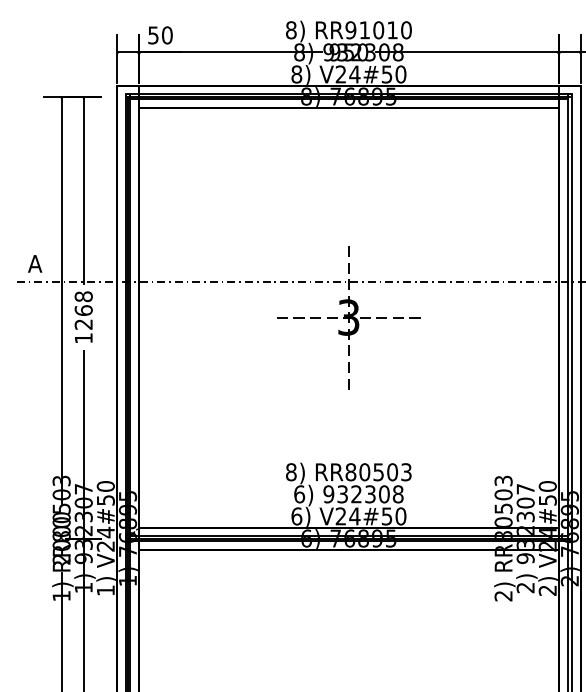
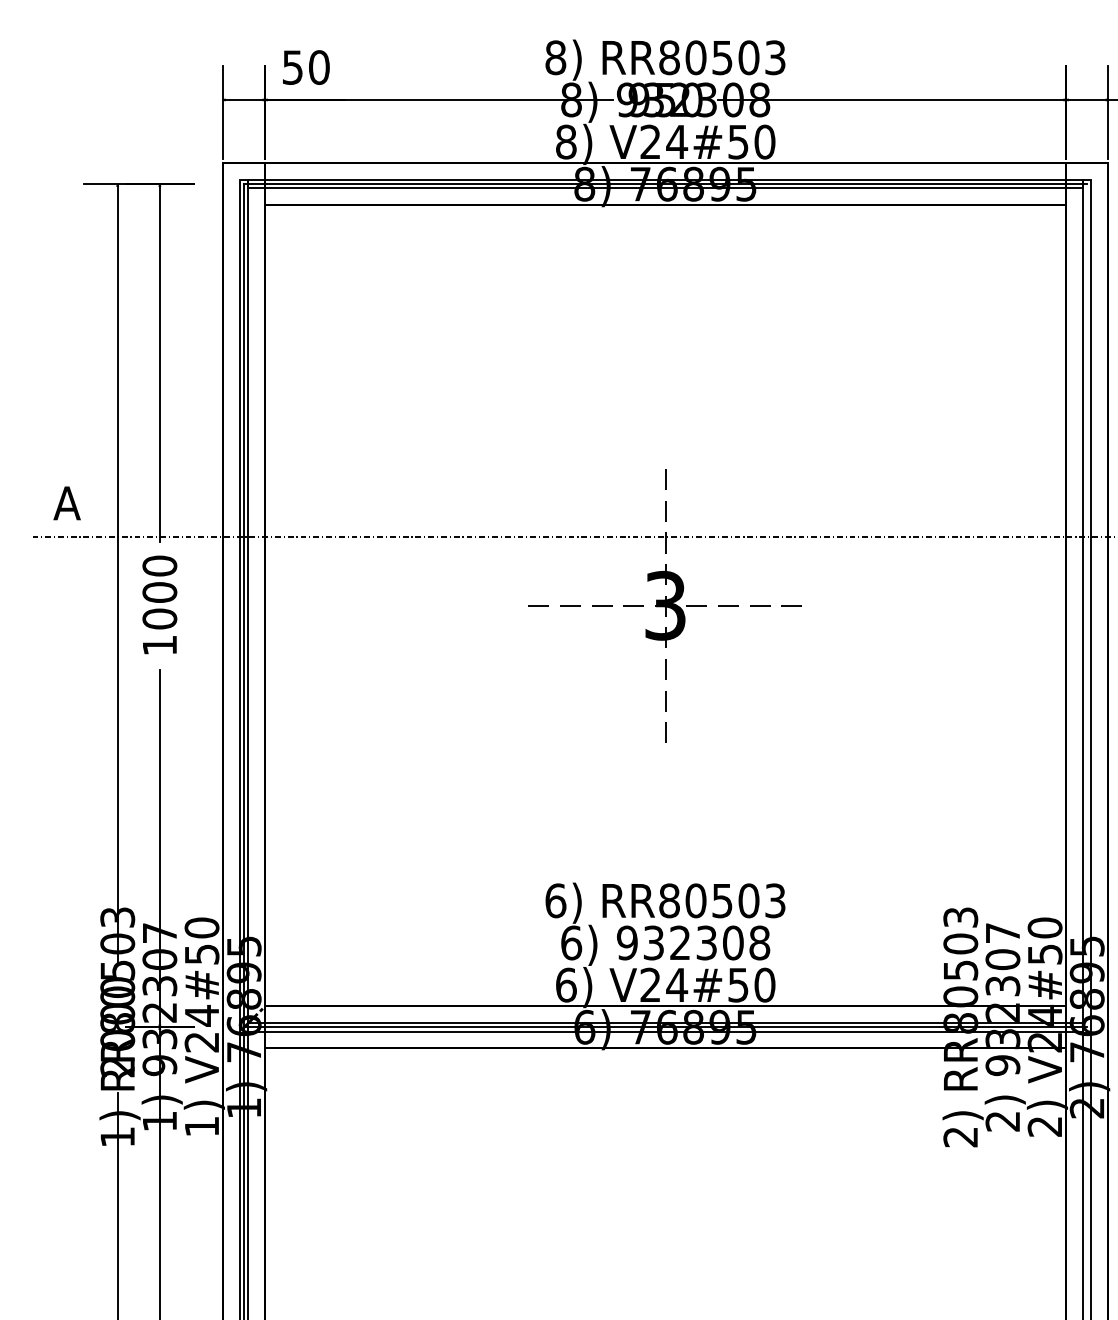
text: (378, 30) -> (722, 58), RR91010 -> RR80503
text: (83, 310) -> (159, 592), 1268 -> 1000
text: (291, 472) -> (556, 901), 8) -> 6)

